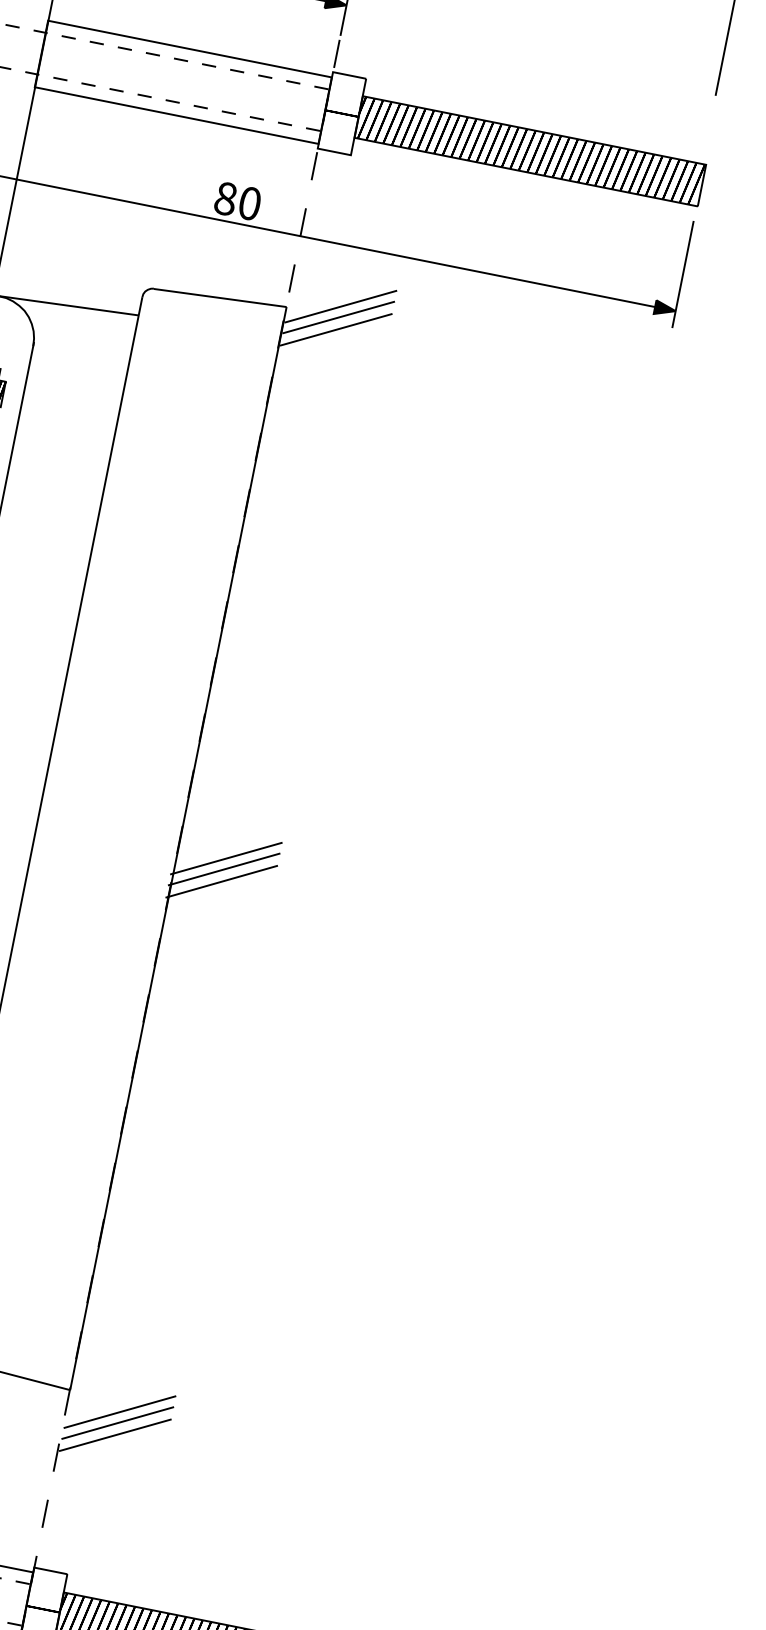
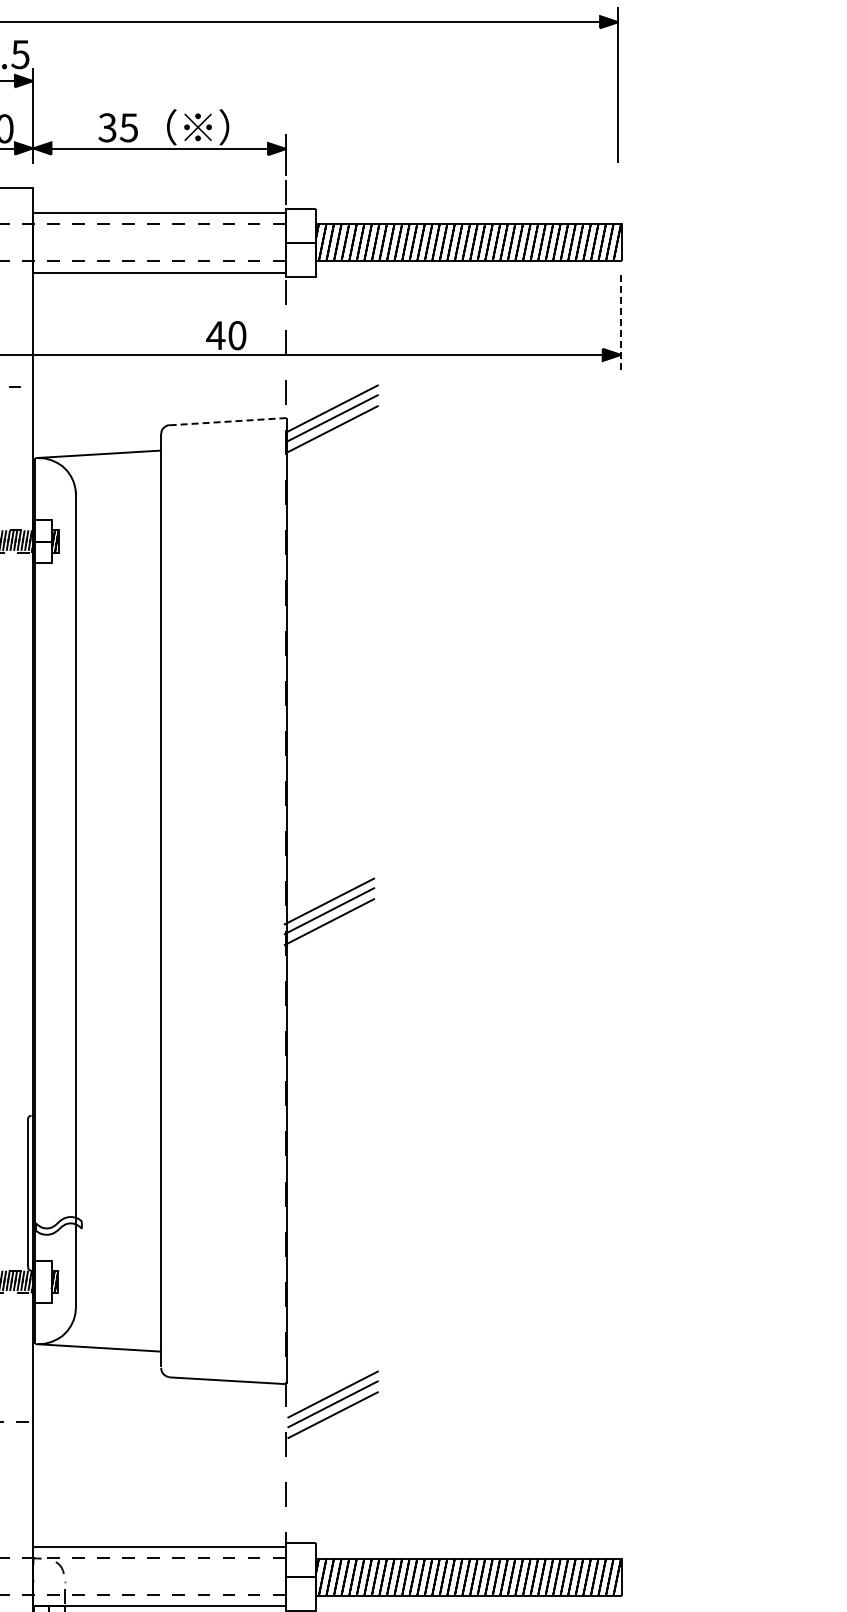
text: (225, 198) -> (215, 335), 80 -> 40
line: (683, 274) -> (621, 322), solid -> dashed
line: (220, 297) -> (228, 421), solid -> dashed

